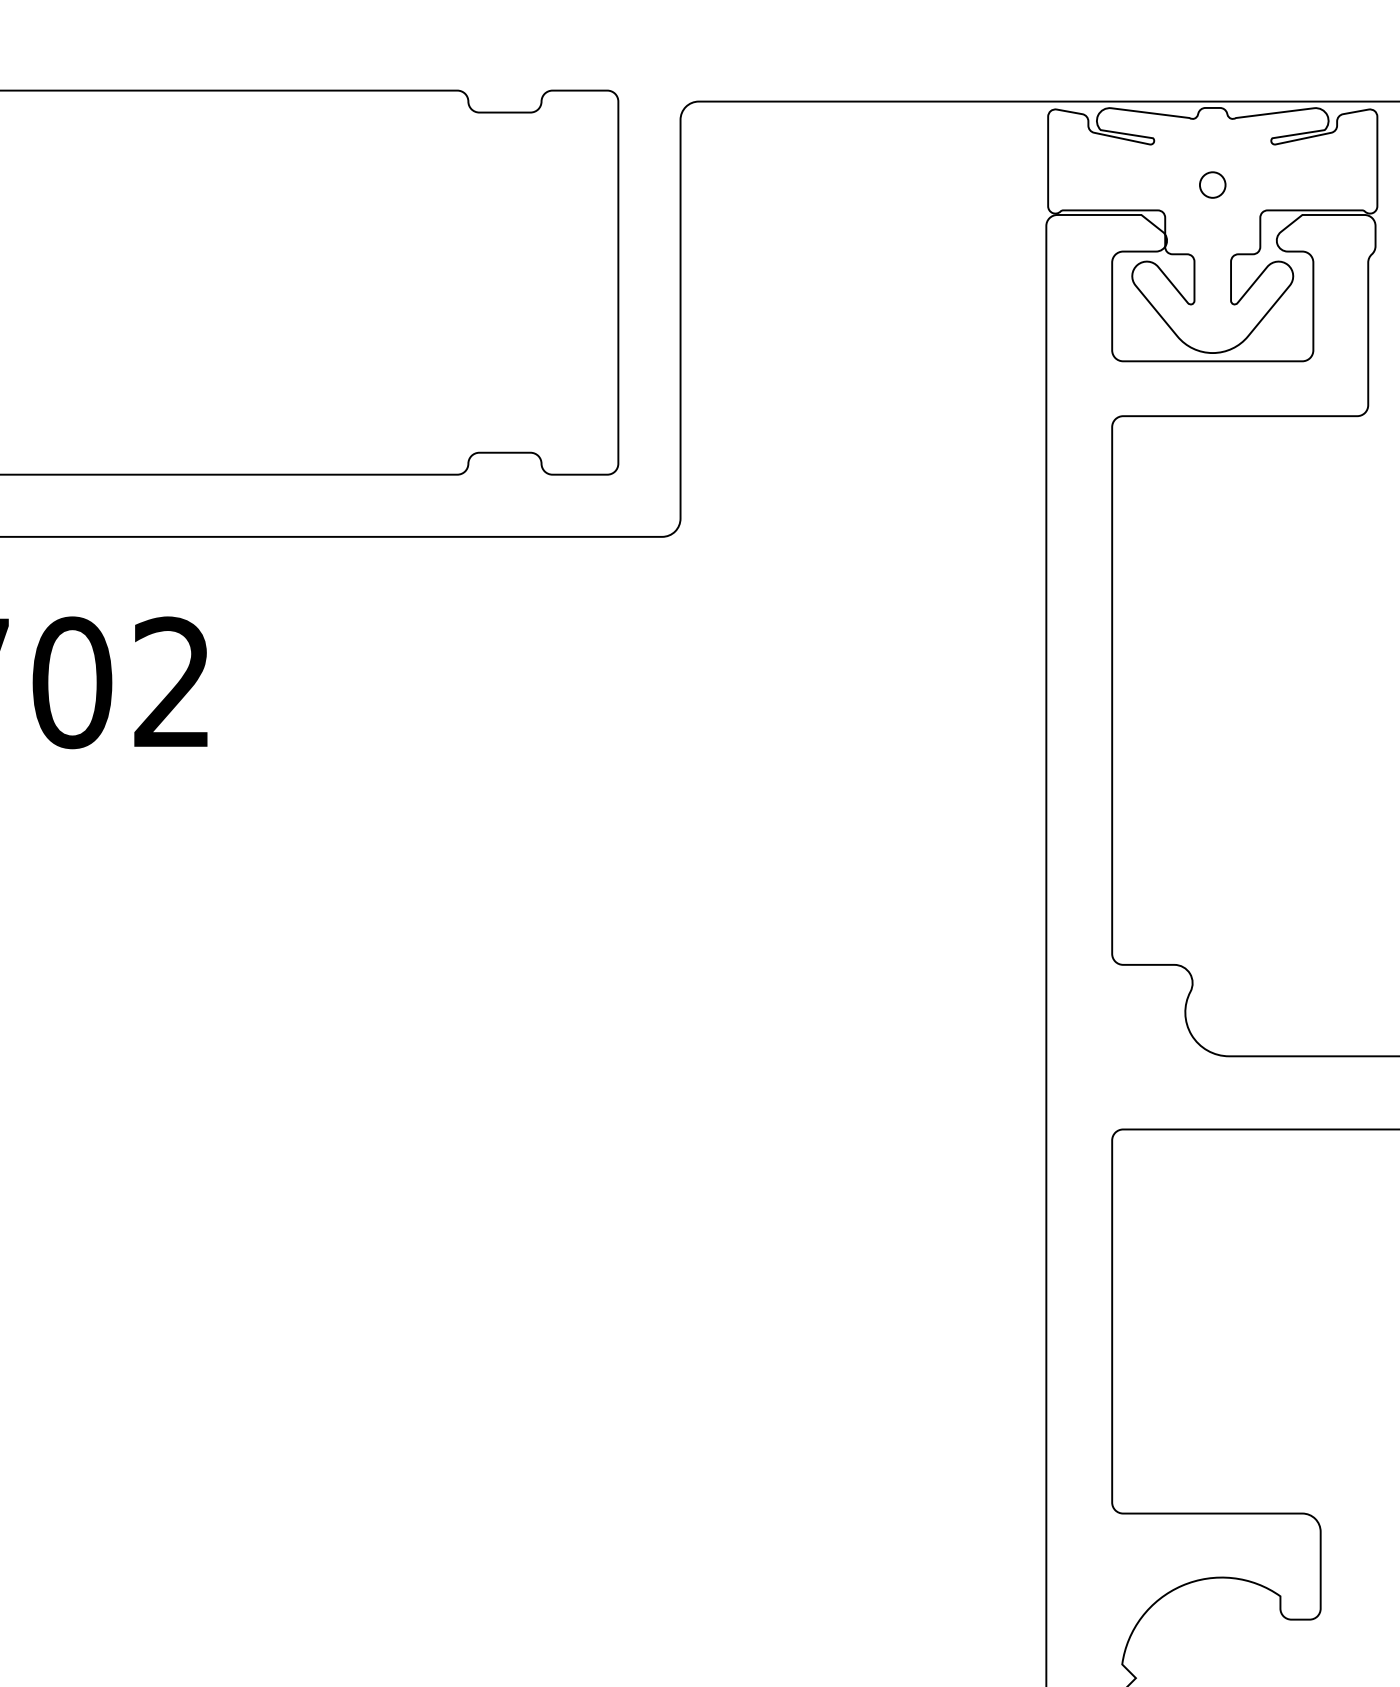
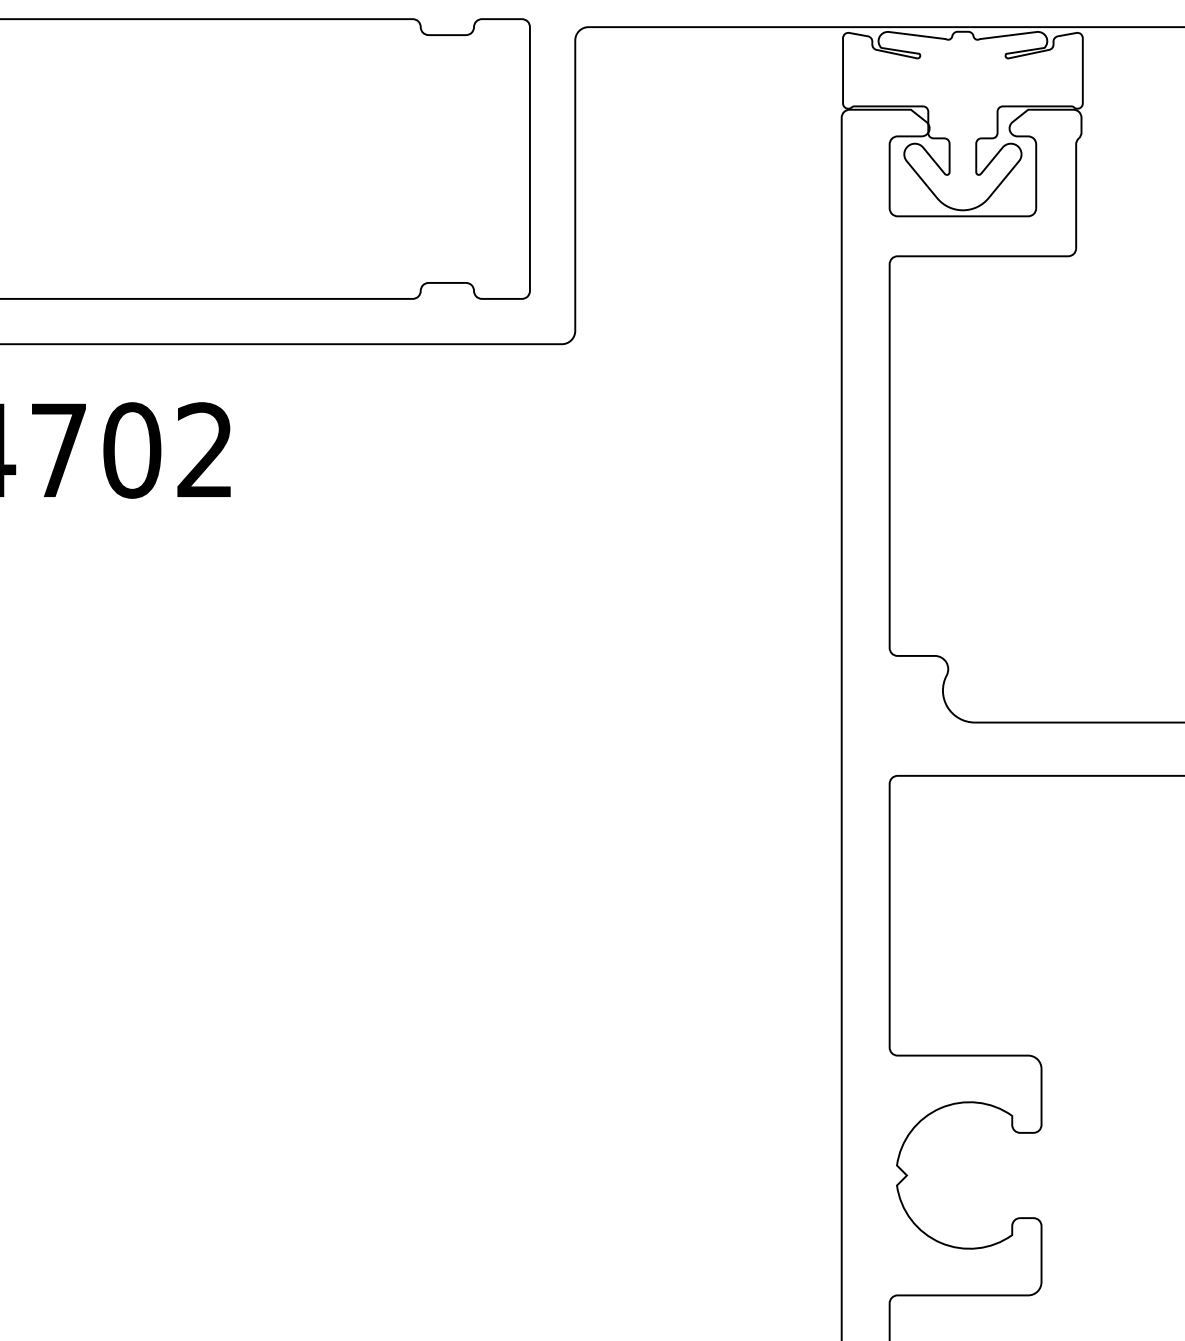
circle: (1212, 184) -> (962, 87), removed

